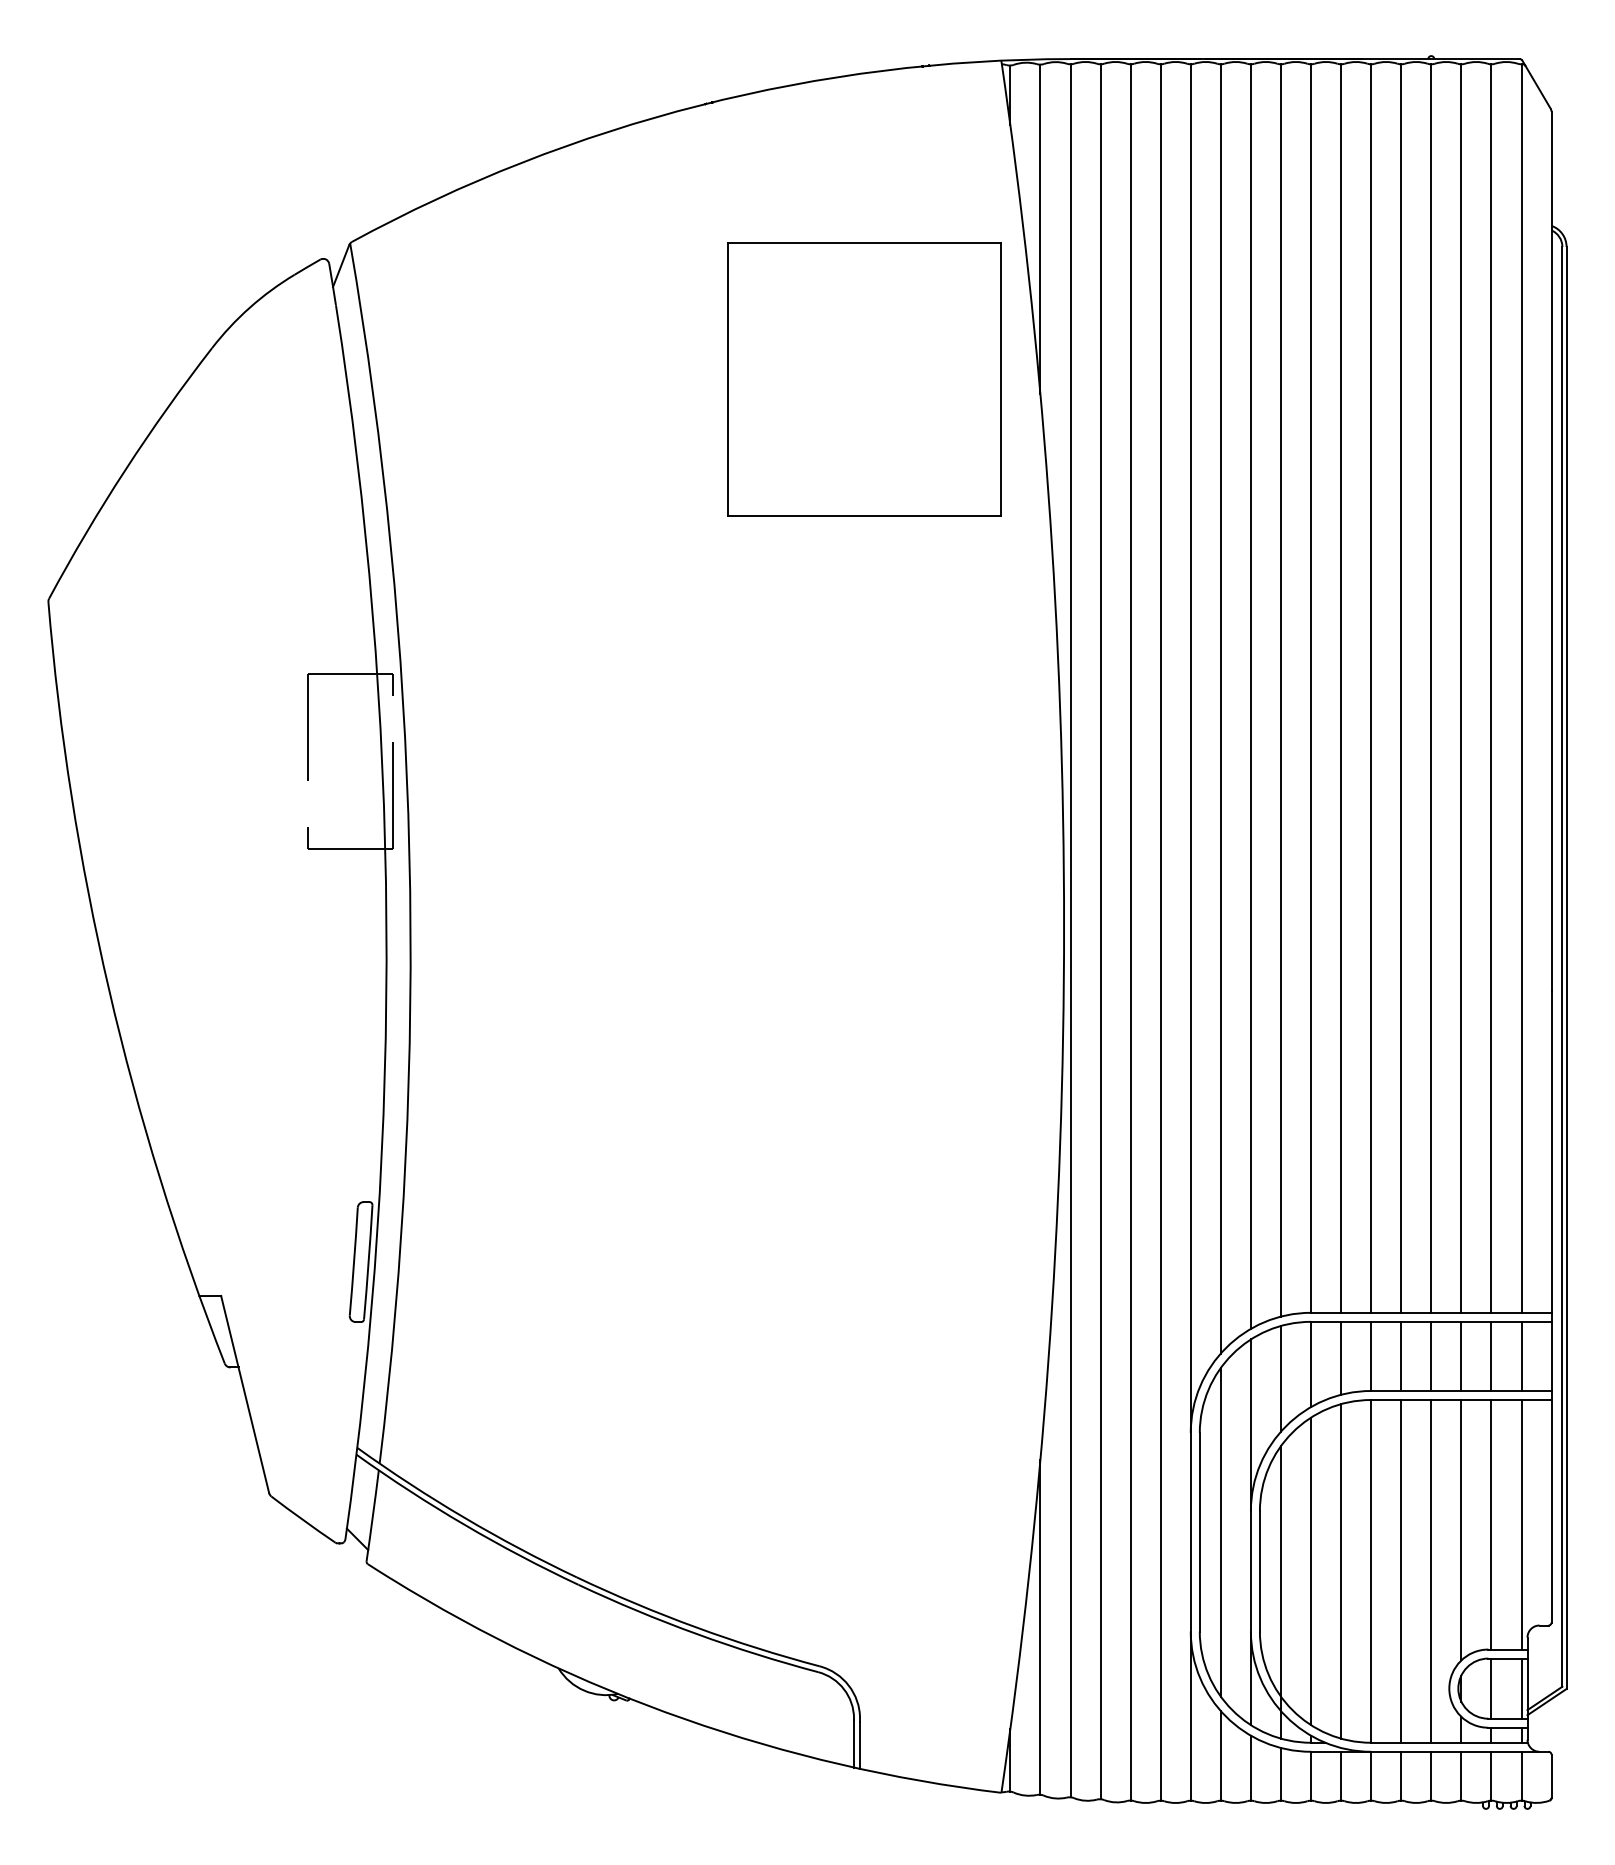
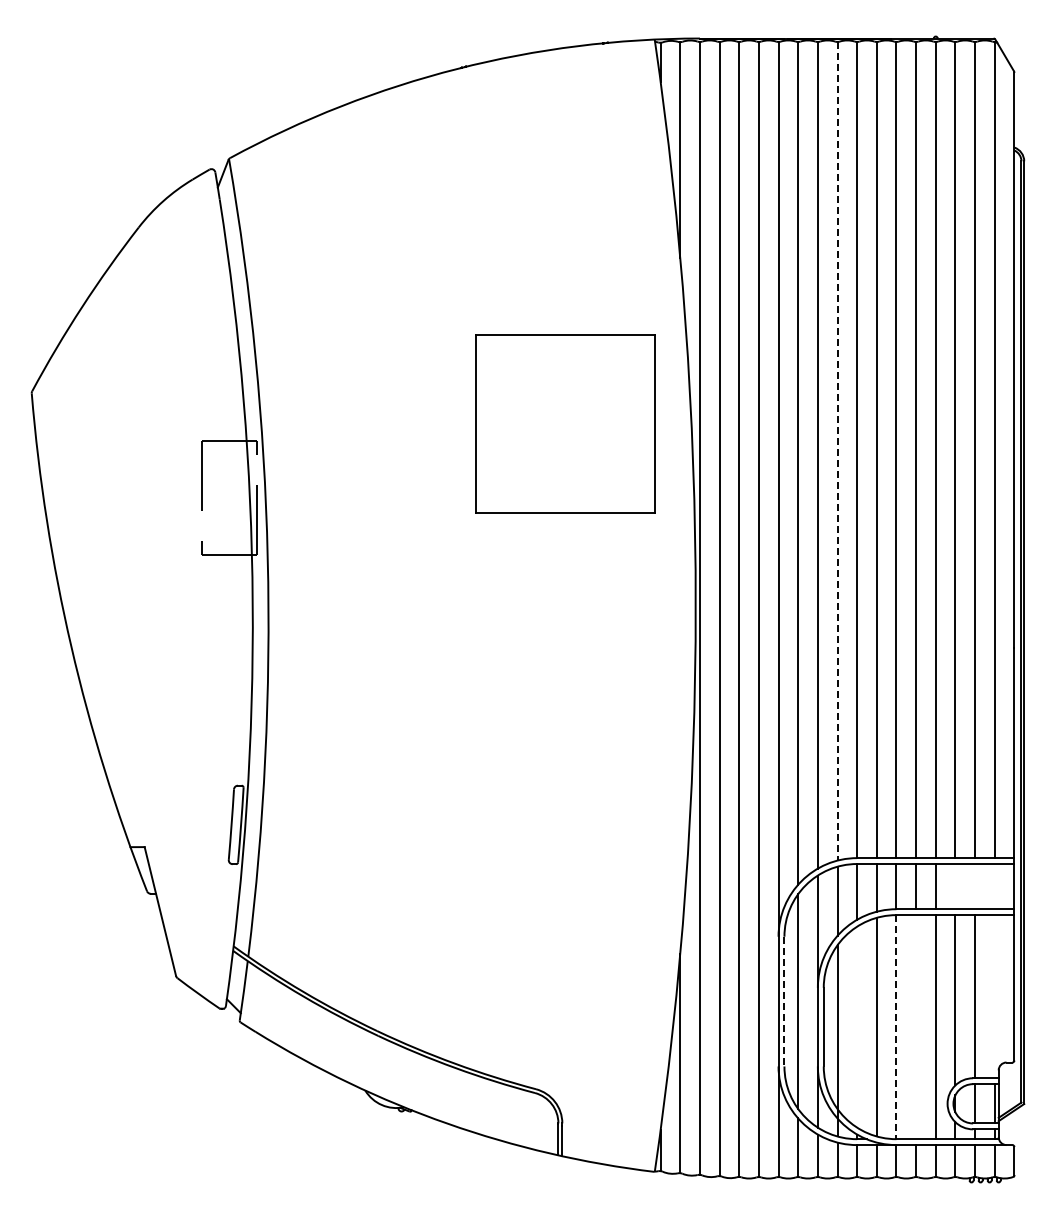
part: (864, 378) -> (565, 423), moved
line: (1280, 690) -> (837, 451), solid -> dashed
line: (1461, 1356) -> (955, 886), removed
line: (1492, 1356) -> (975, 886), removed
line: (1521, 1356) -> (994, 886), removed
line: (1521, 1524) -> (994, 996), removed
line: (1199, 1532) -> (784, 1001), solid -> dashed
line: (1311, 1570) -> (857, 1026), removed
line: (1371, 1571) -> (896, 1027), solid -> dashed
line: (1401, 1571) -> (916, 1027), removed

